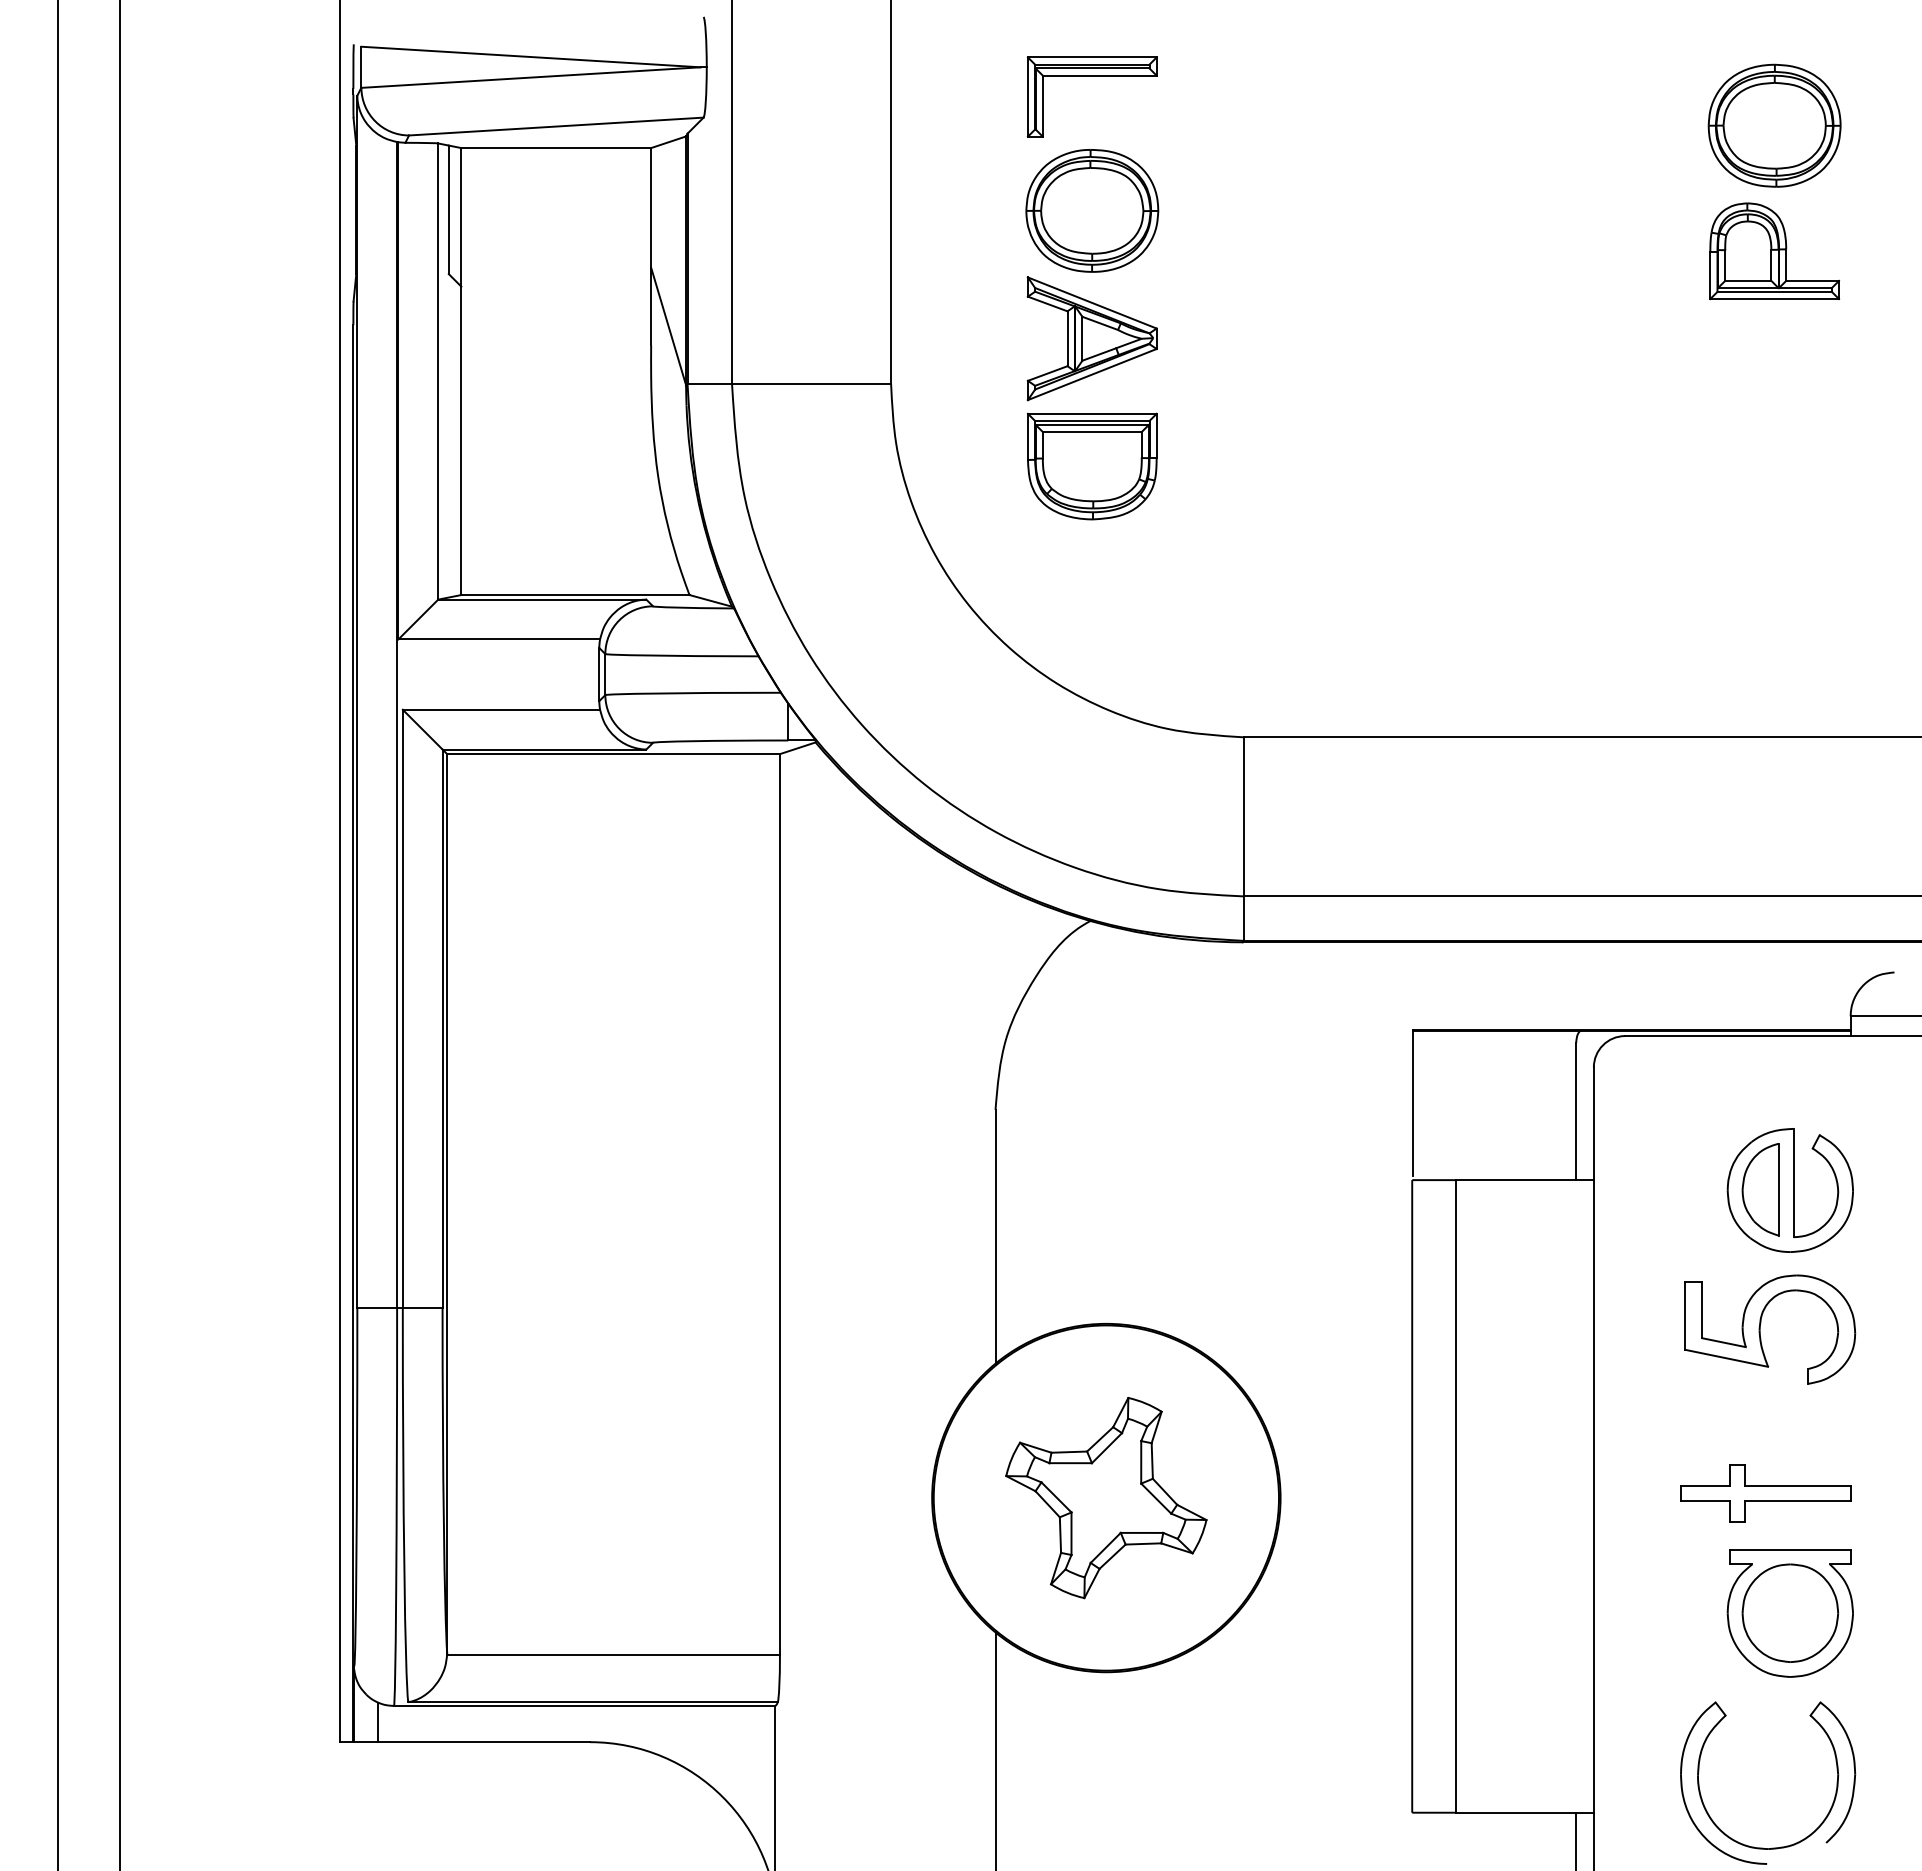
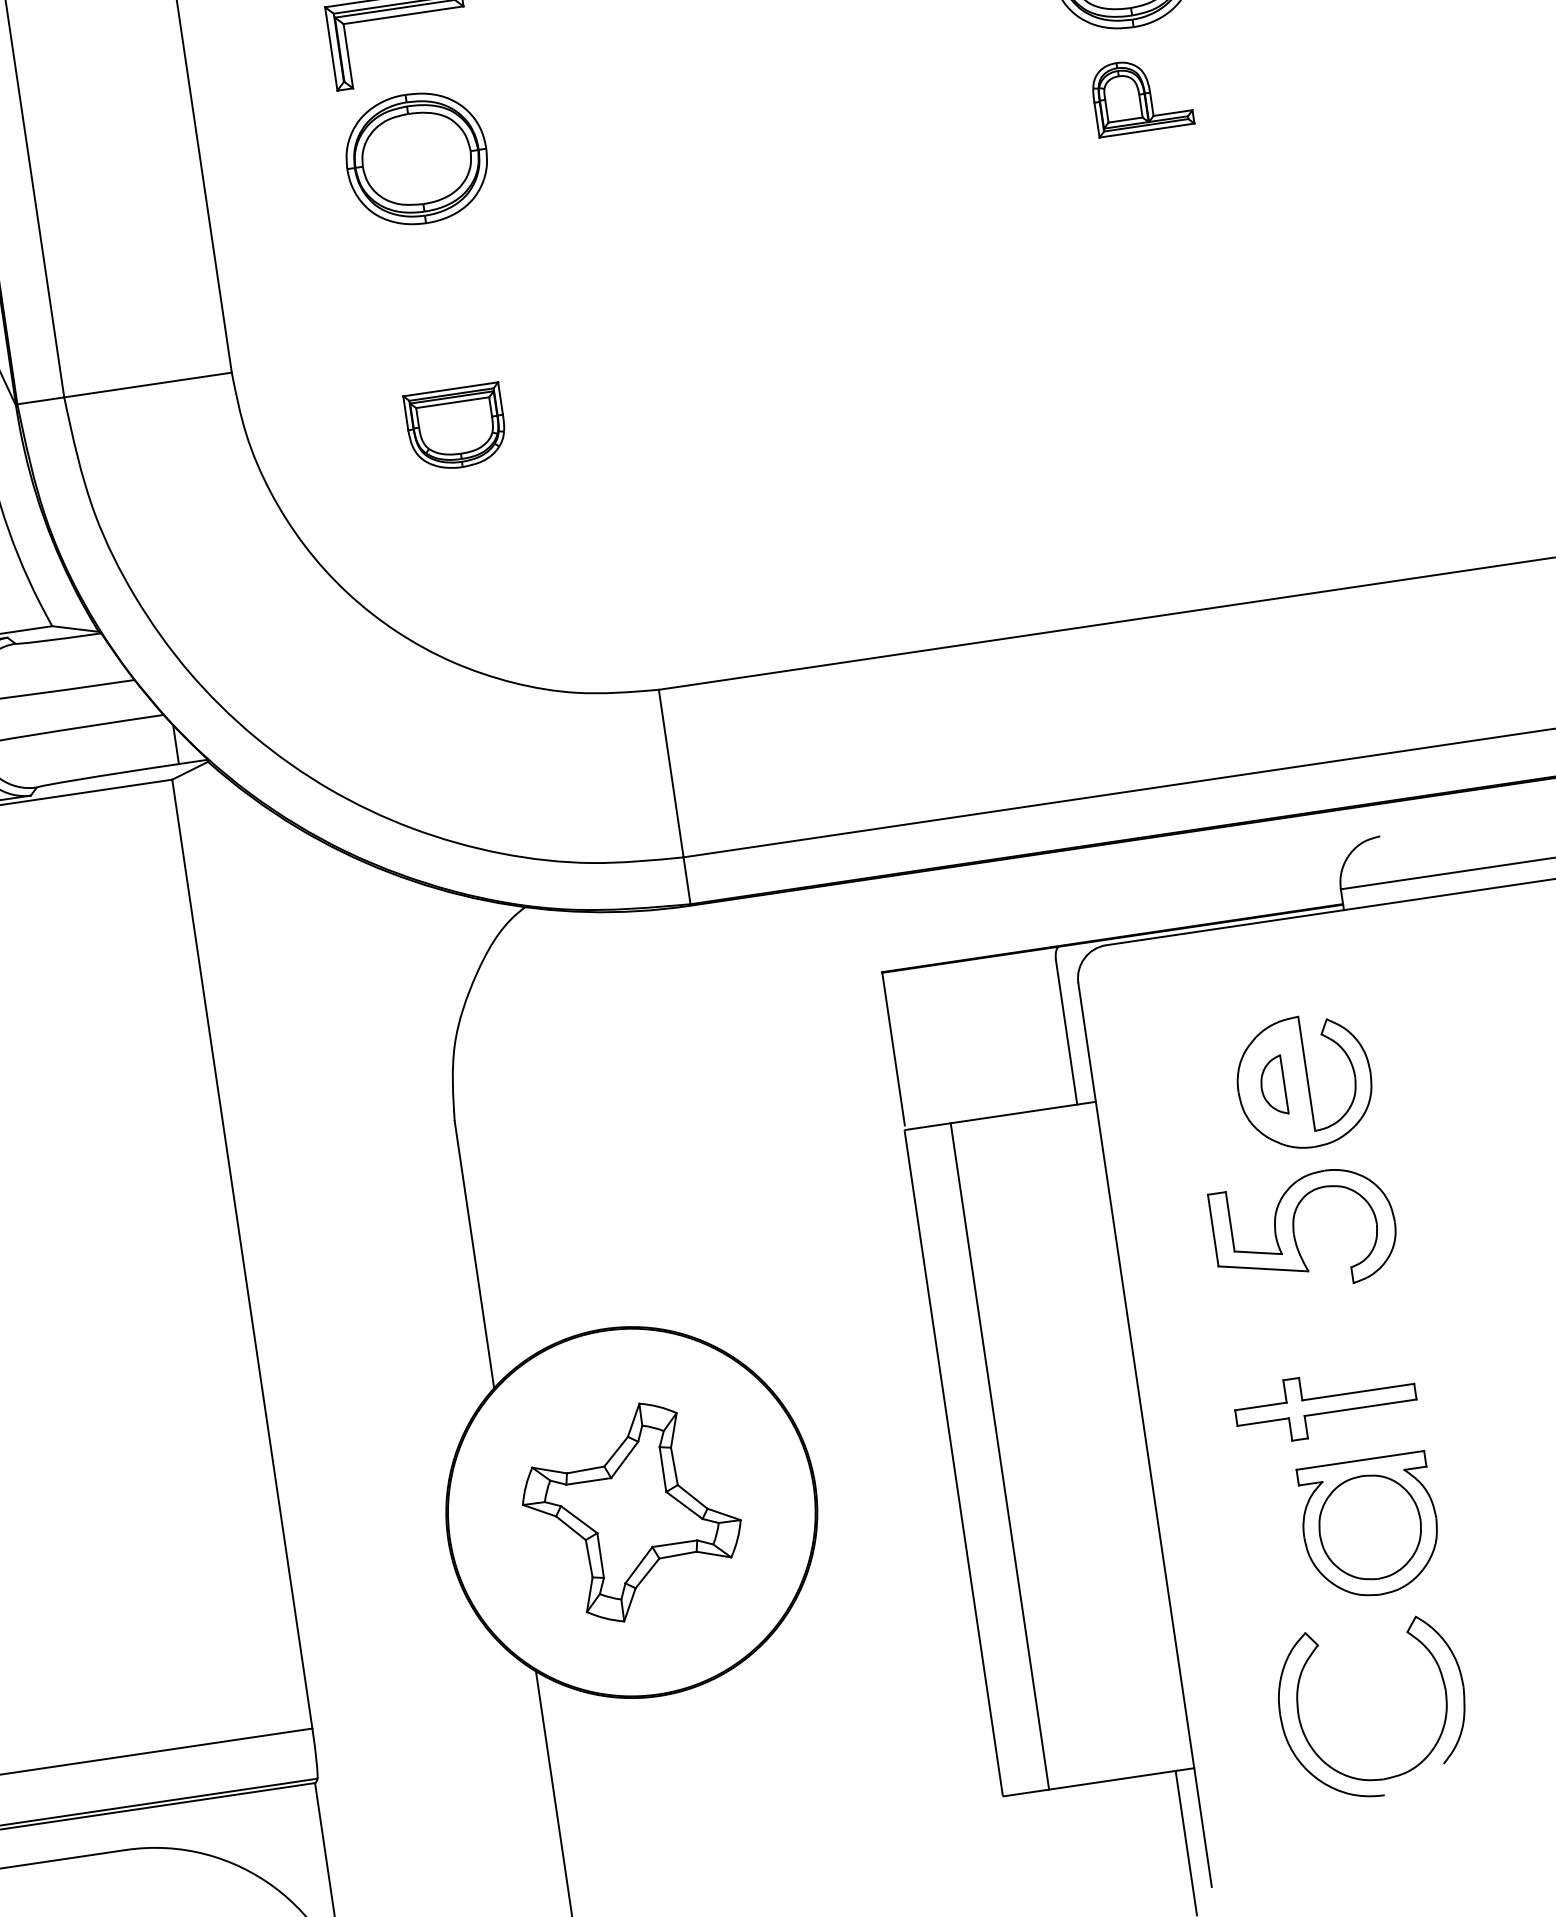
part: (1774, 251) -> (1141, 95), size x0.7
part: (1091, 338) -> (435, 293), removed
part: (1091, 466) -> (455, 428), size x0.7
part: (1760, 1189) -> (1272, 1085), size x0.6

